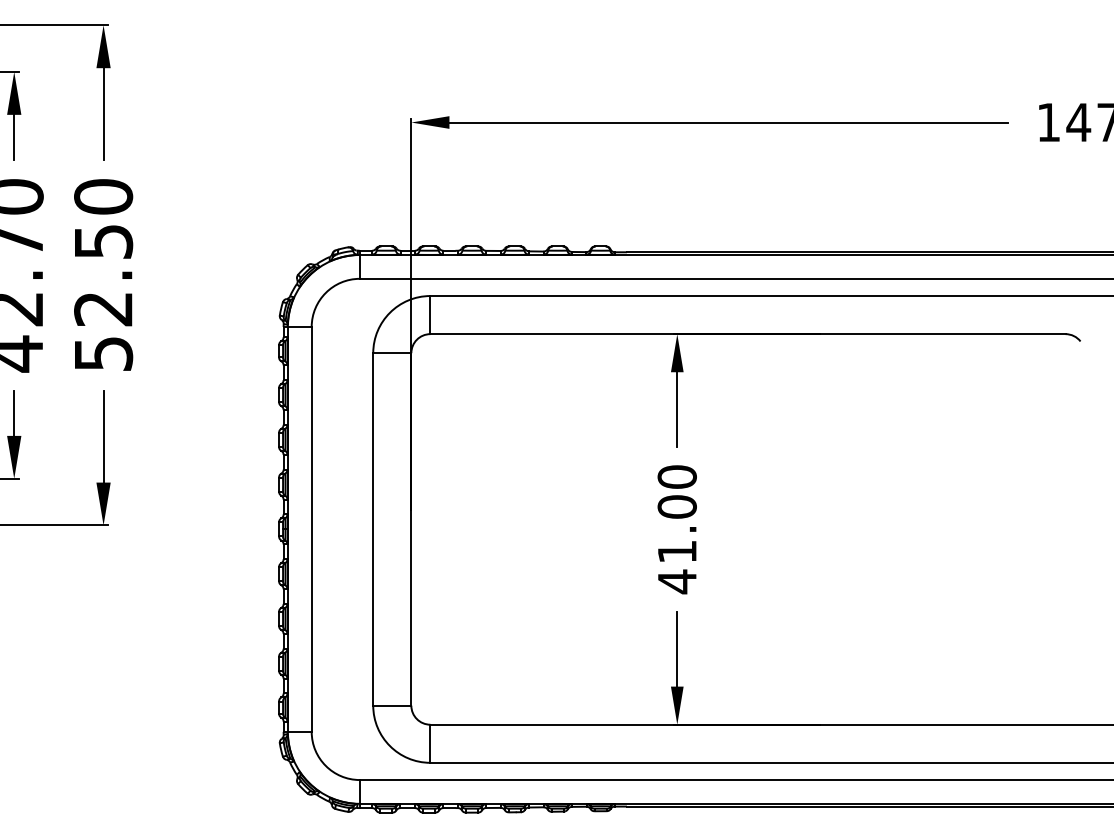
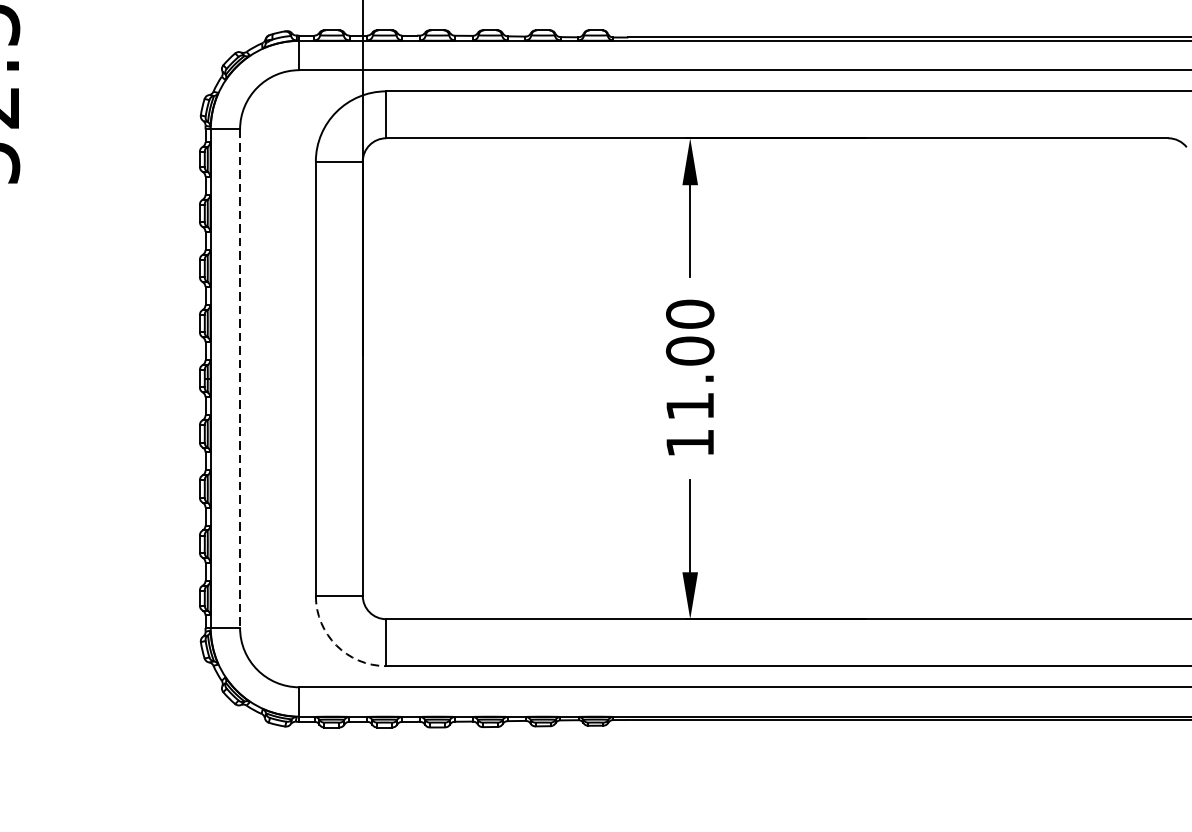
line: (311, 529) -> (239, 378), solid -> dashed
text: (677, 581) -> (690, 442), 41.00 -> 11.00
arc: (389, 746) -> (335, 646), solid -> dashed

